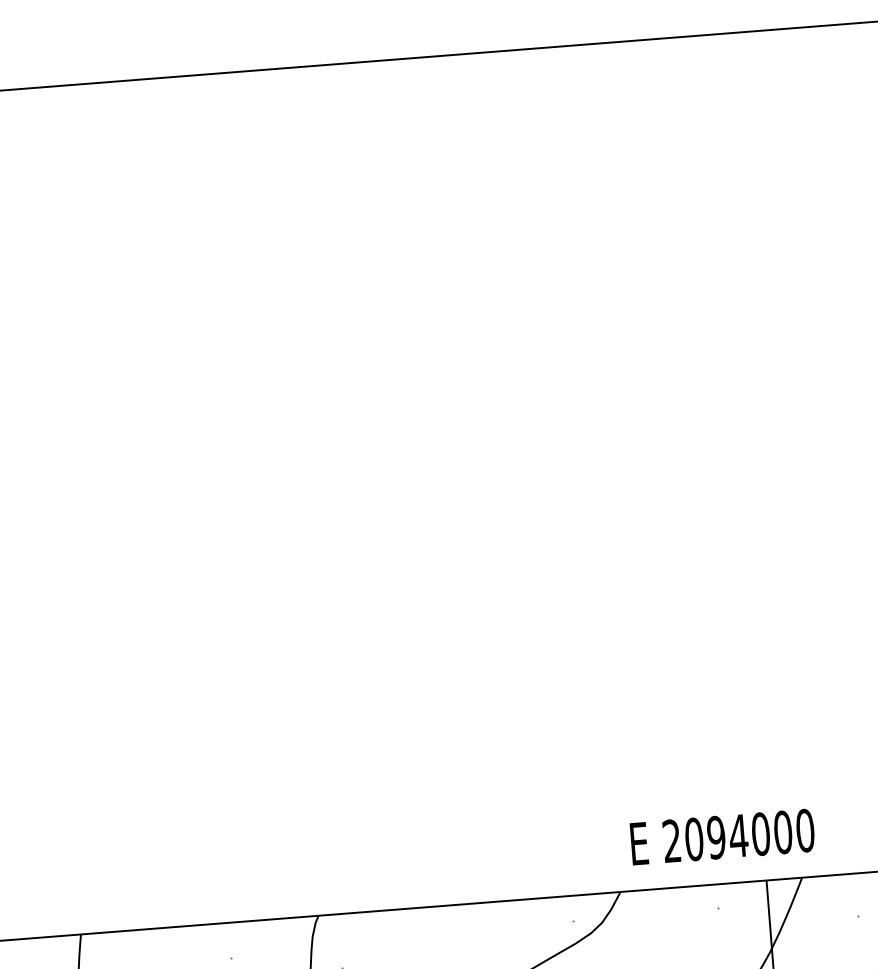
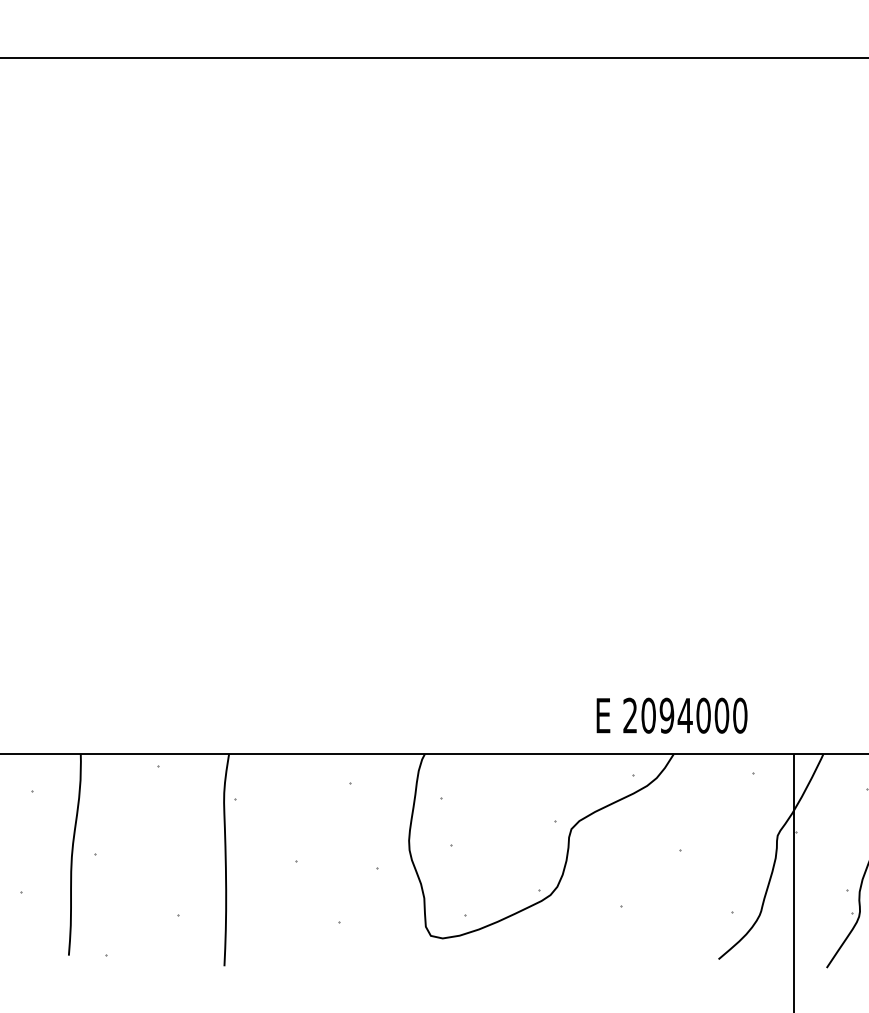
text: (721, 836) -> (671, 715), moved

